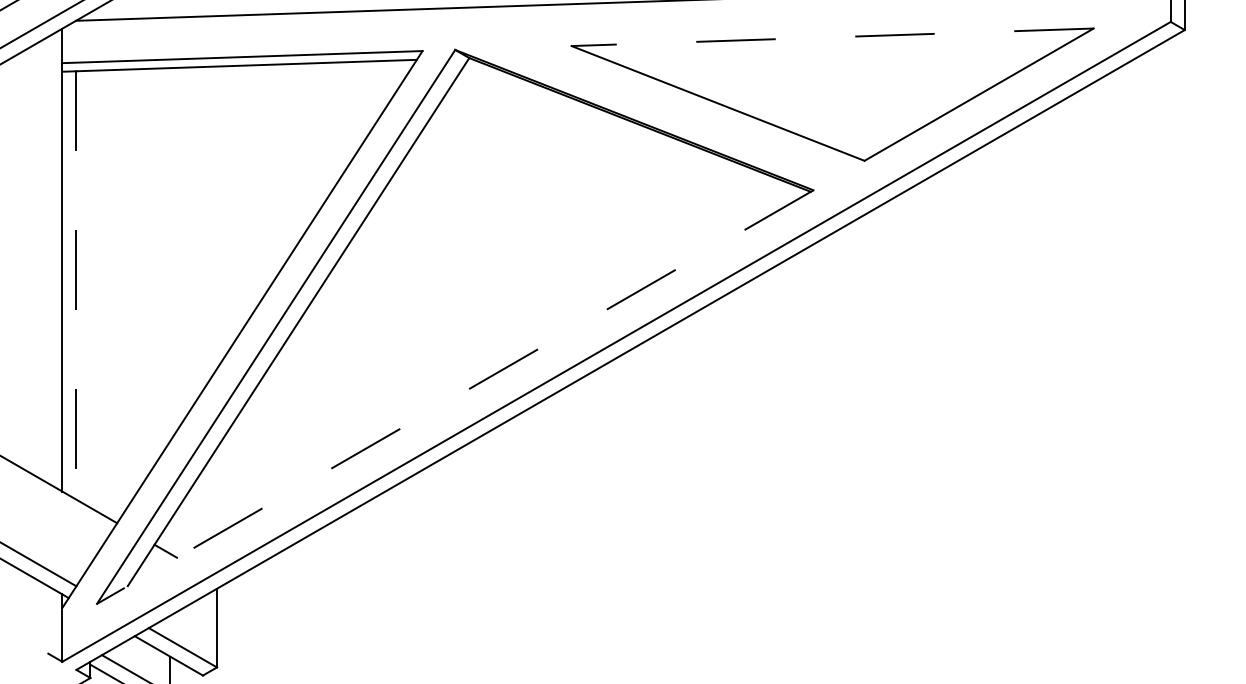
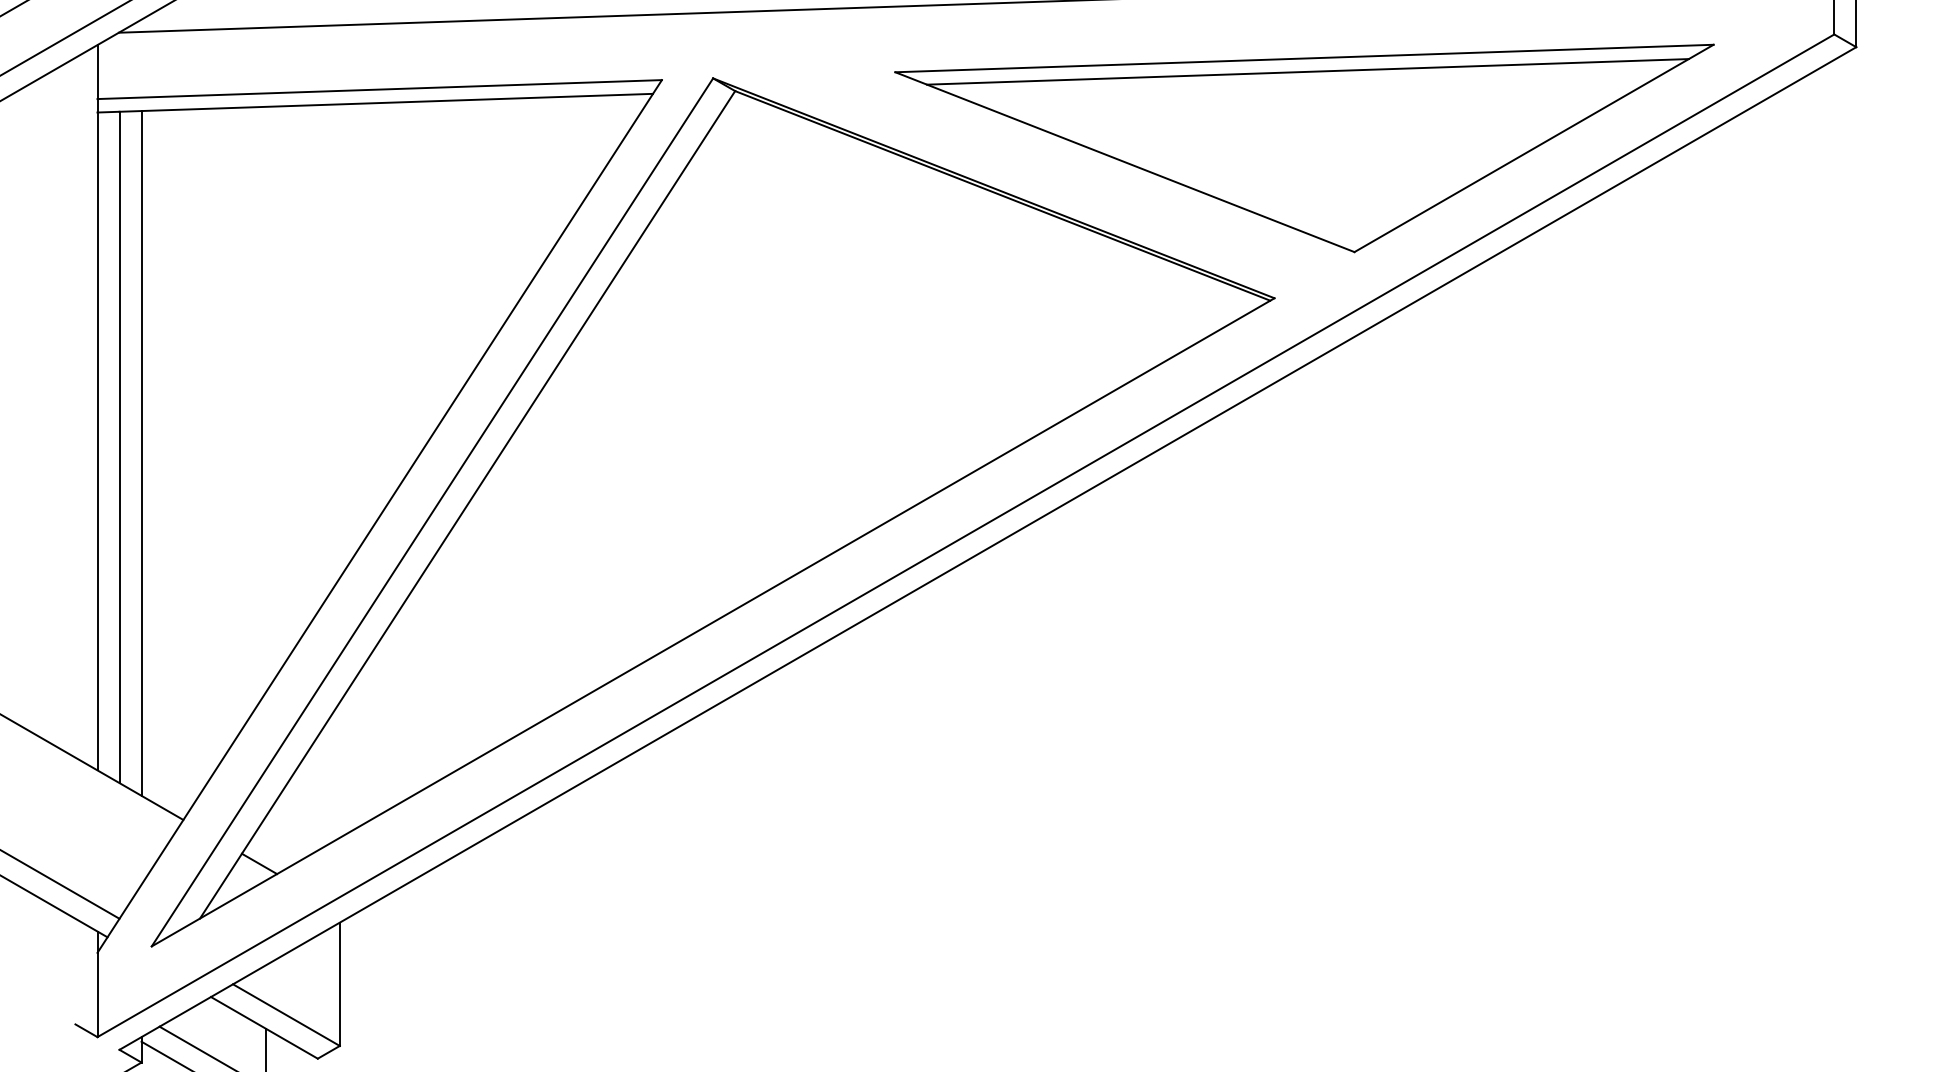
line: (832, 37) -> (1304, 58), dashed -> solid
line: (834, 45) -> (1307, 71), added
line: (76, 285) -> (119, 447), dashed -> solid
line: (90, 288) -> (141, 452), added
line: (455, 397) -> (713, 622), dashed -> solid

